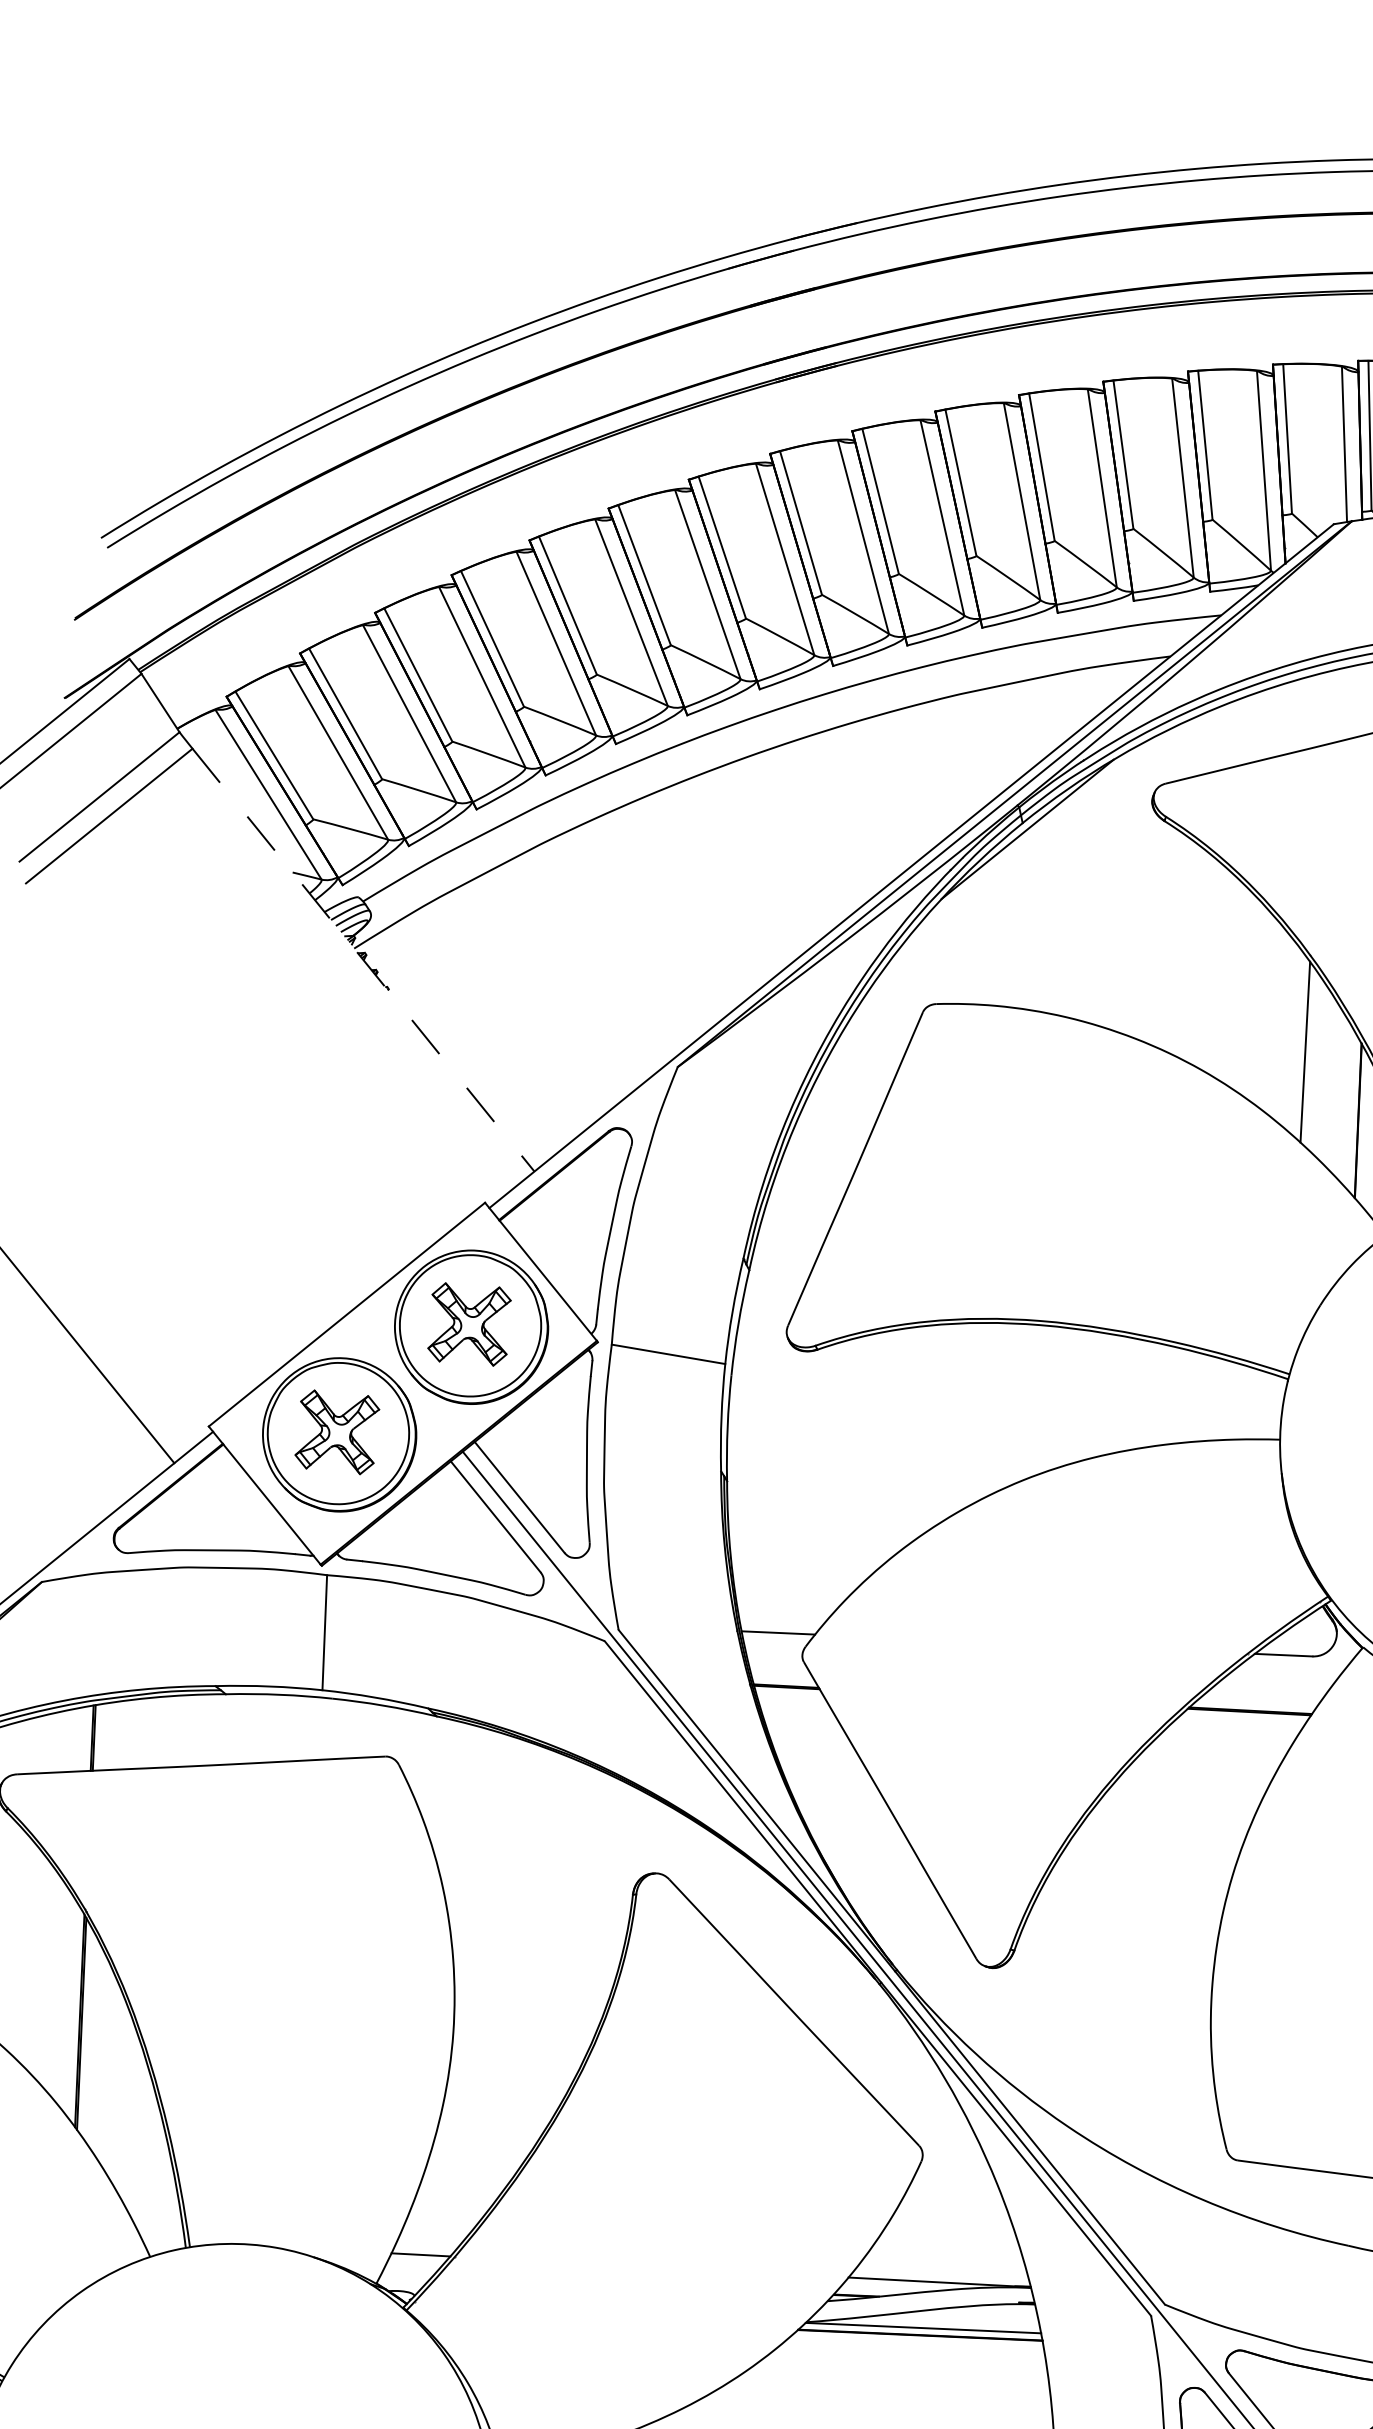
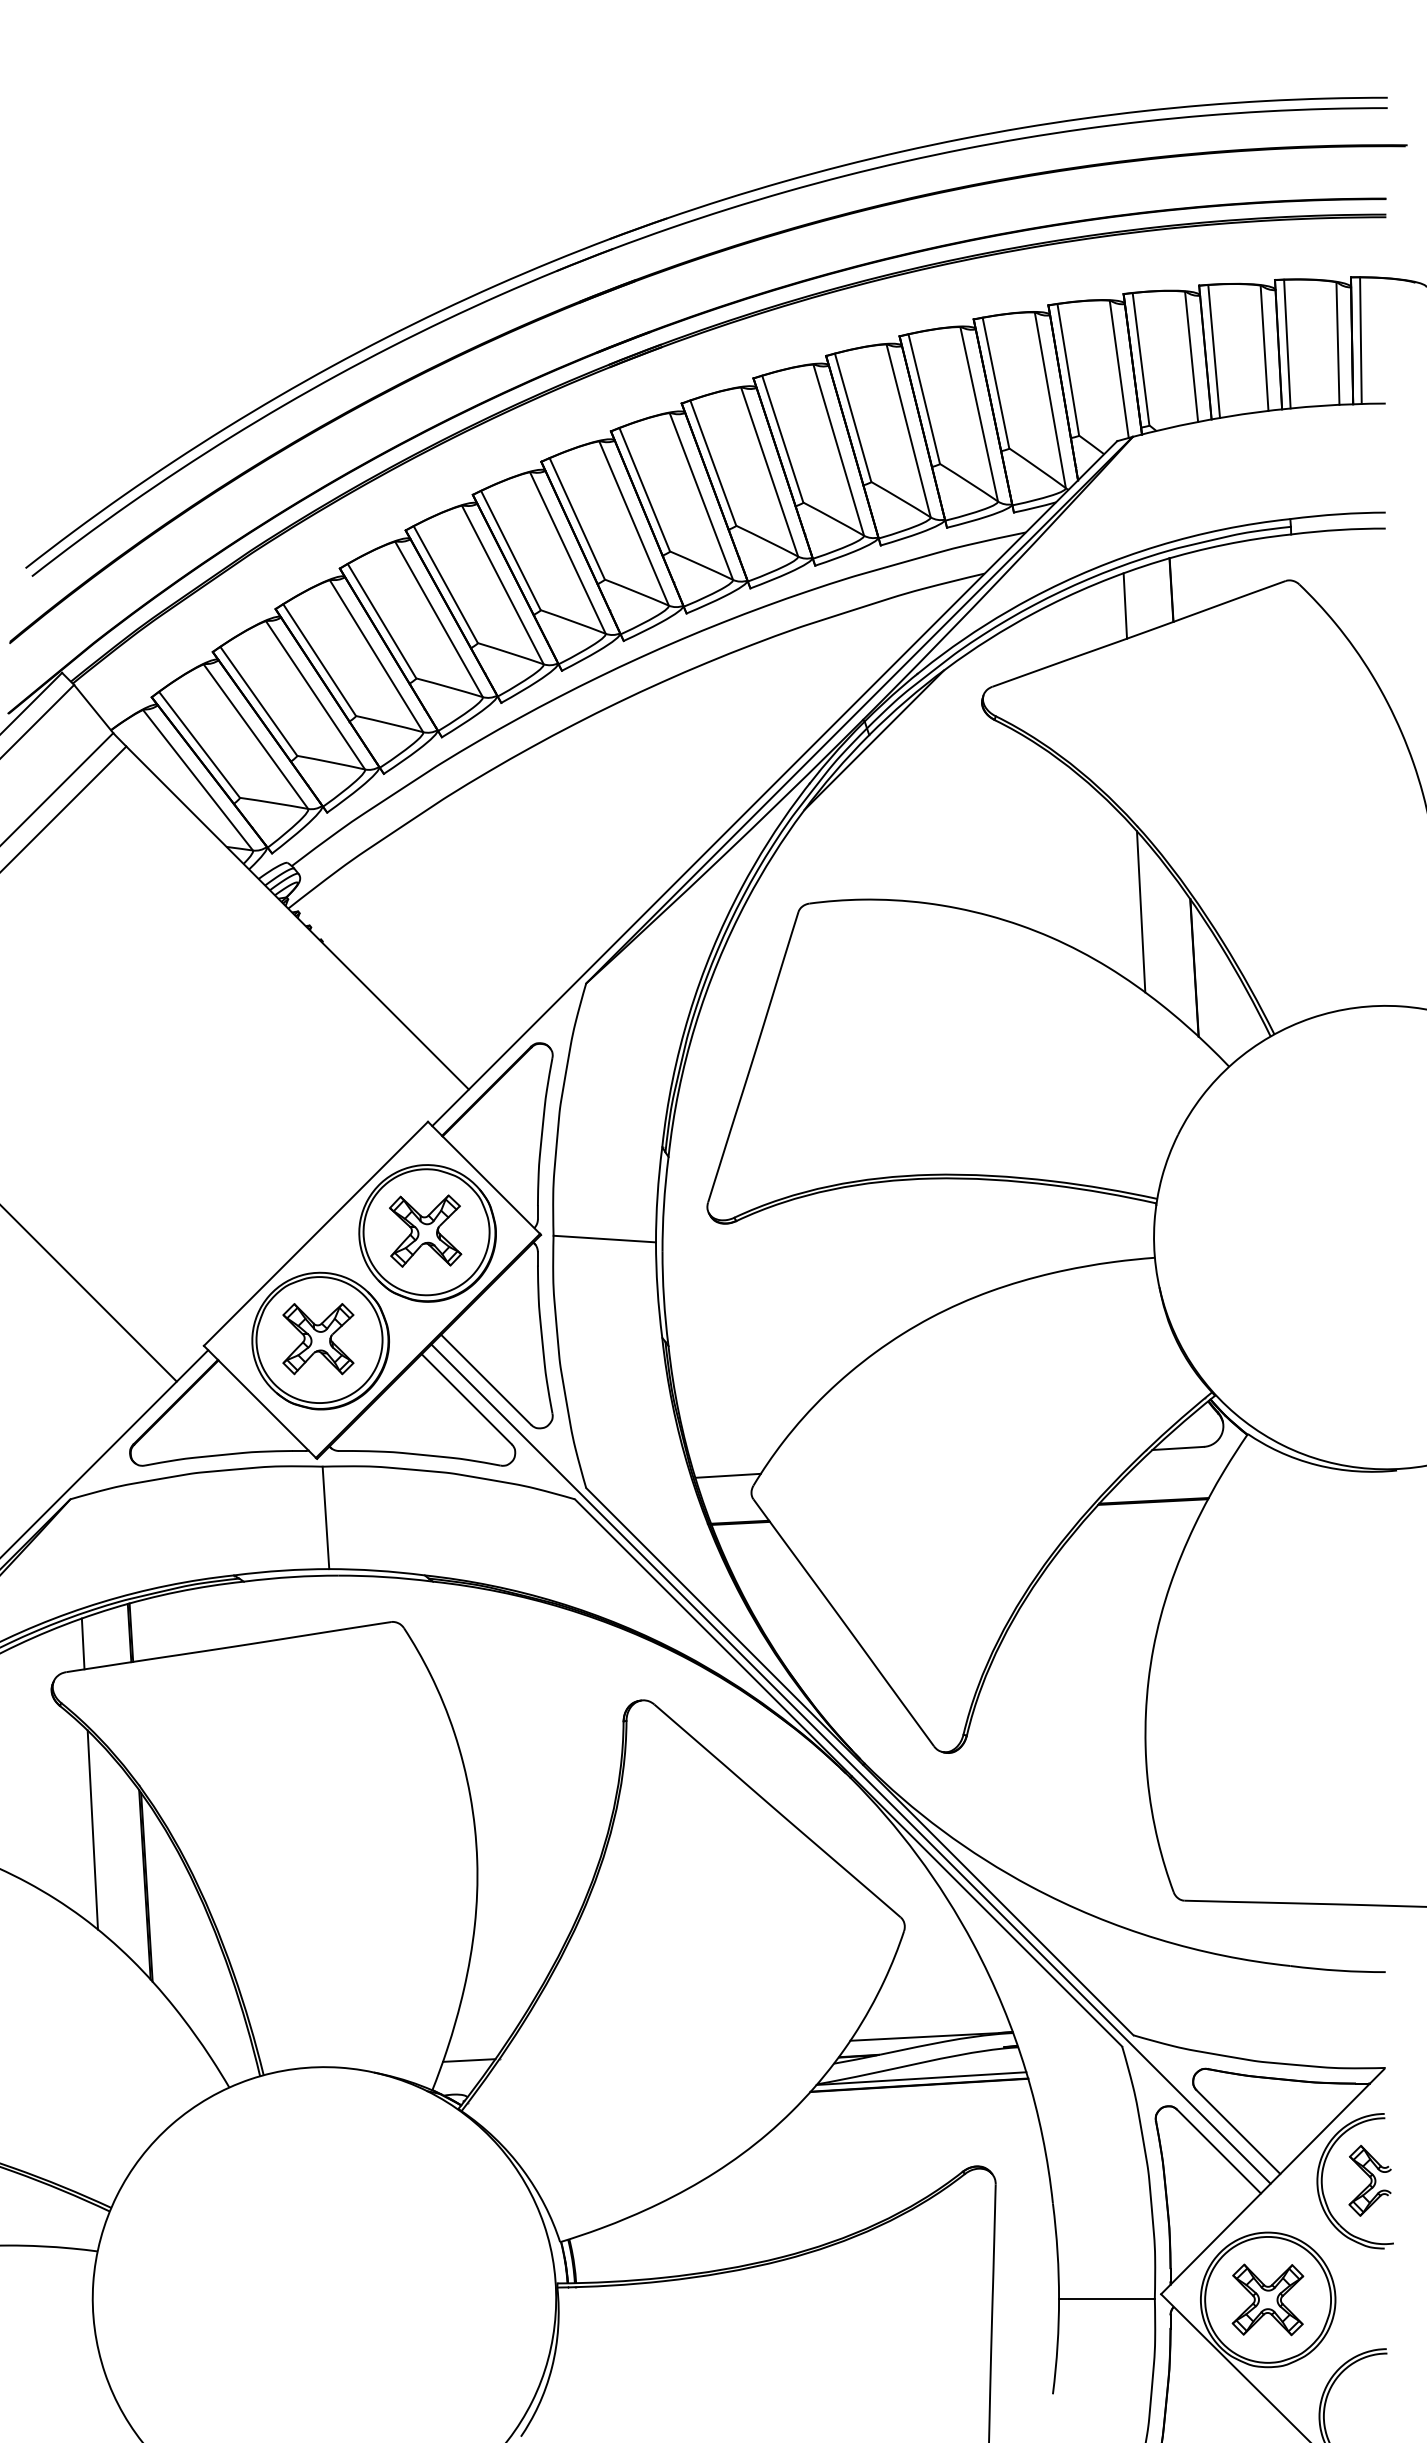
line: (1323, 708) -> (1125, 605), added
line: (363, 960) -> (297, 918), dashed -> solid
line: (38, 1744) -> (82, 1643), added
line: (27, 1952) -> (92, 1829), added

